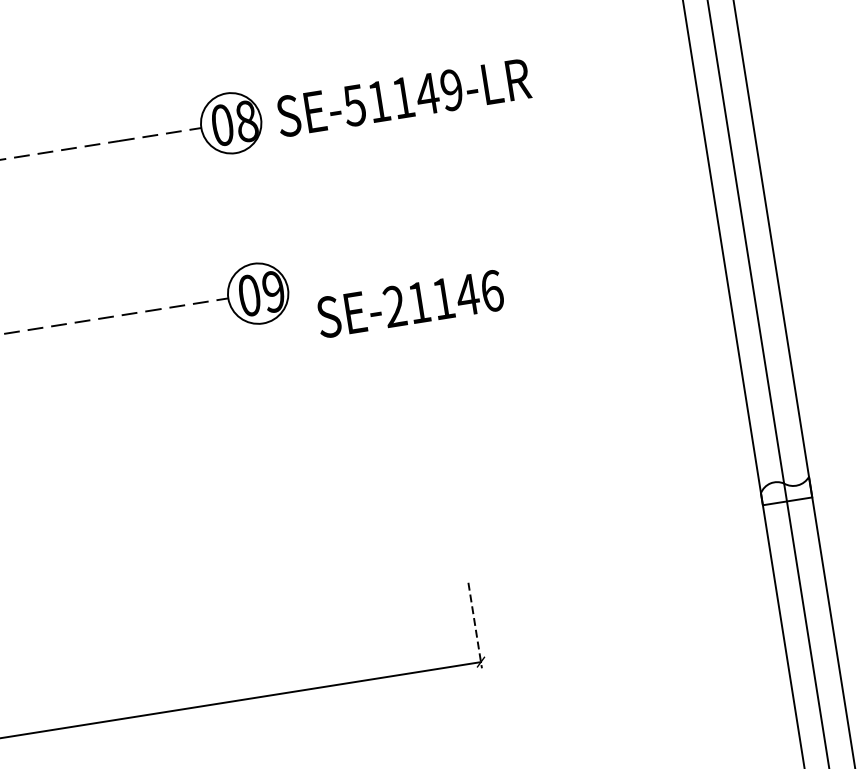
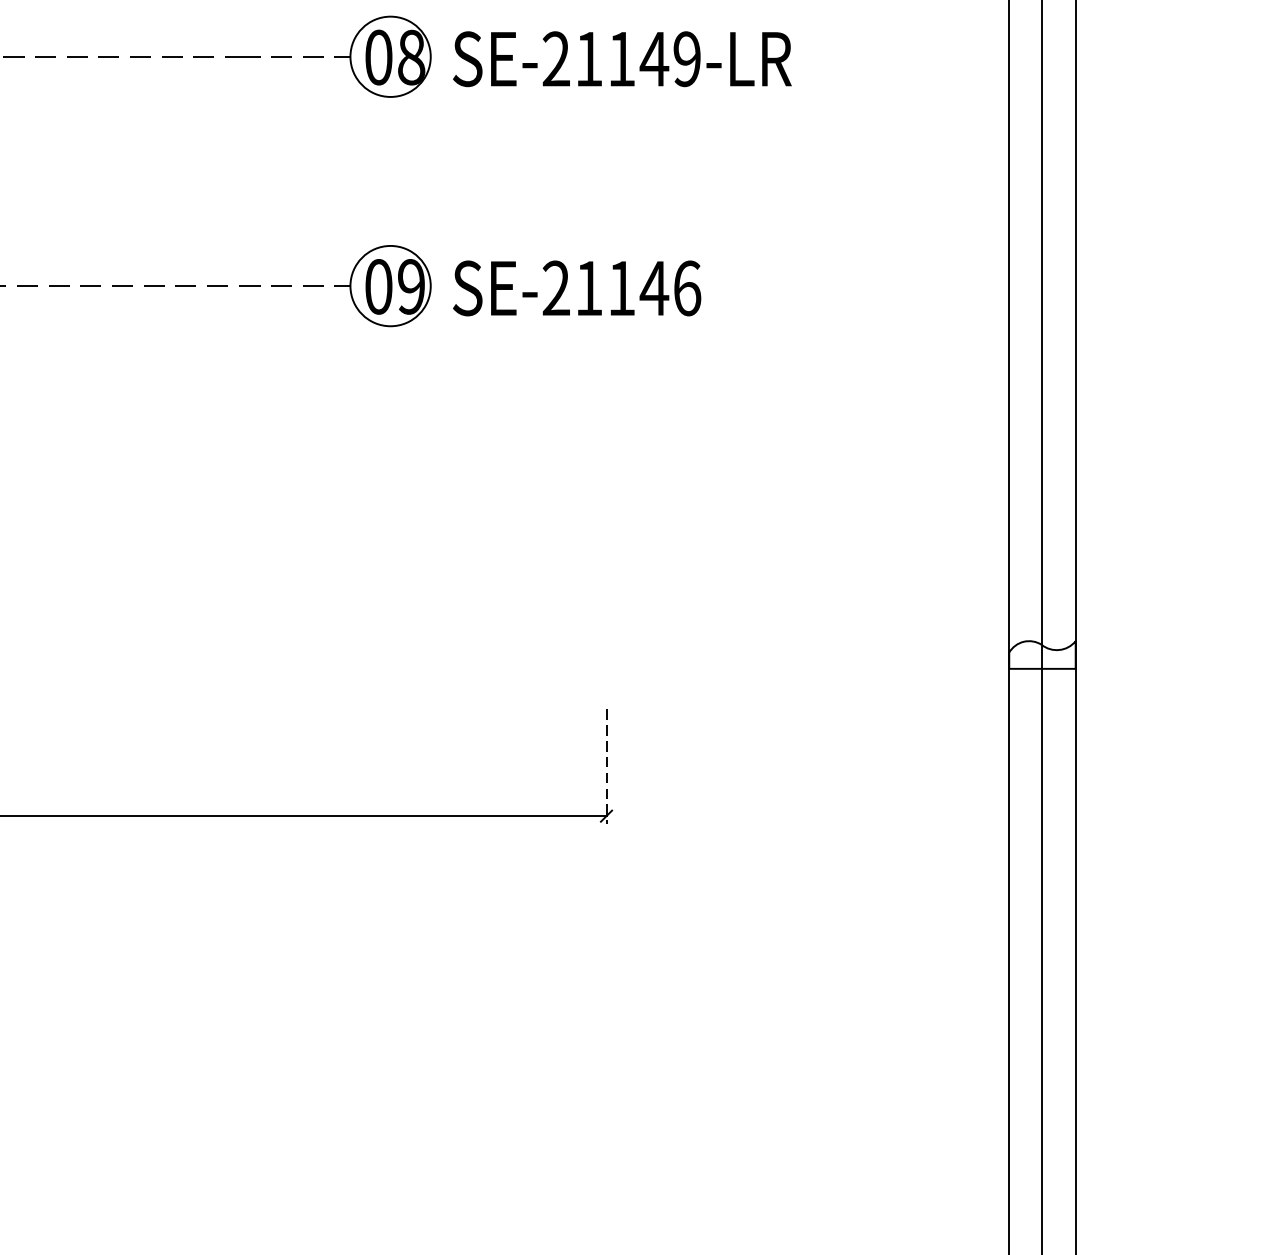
text: (354, 105) -> (555, 59), SE-51149-LR -> SE-21149-LR
text: (410, 304) -> (577, 288), moved

